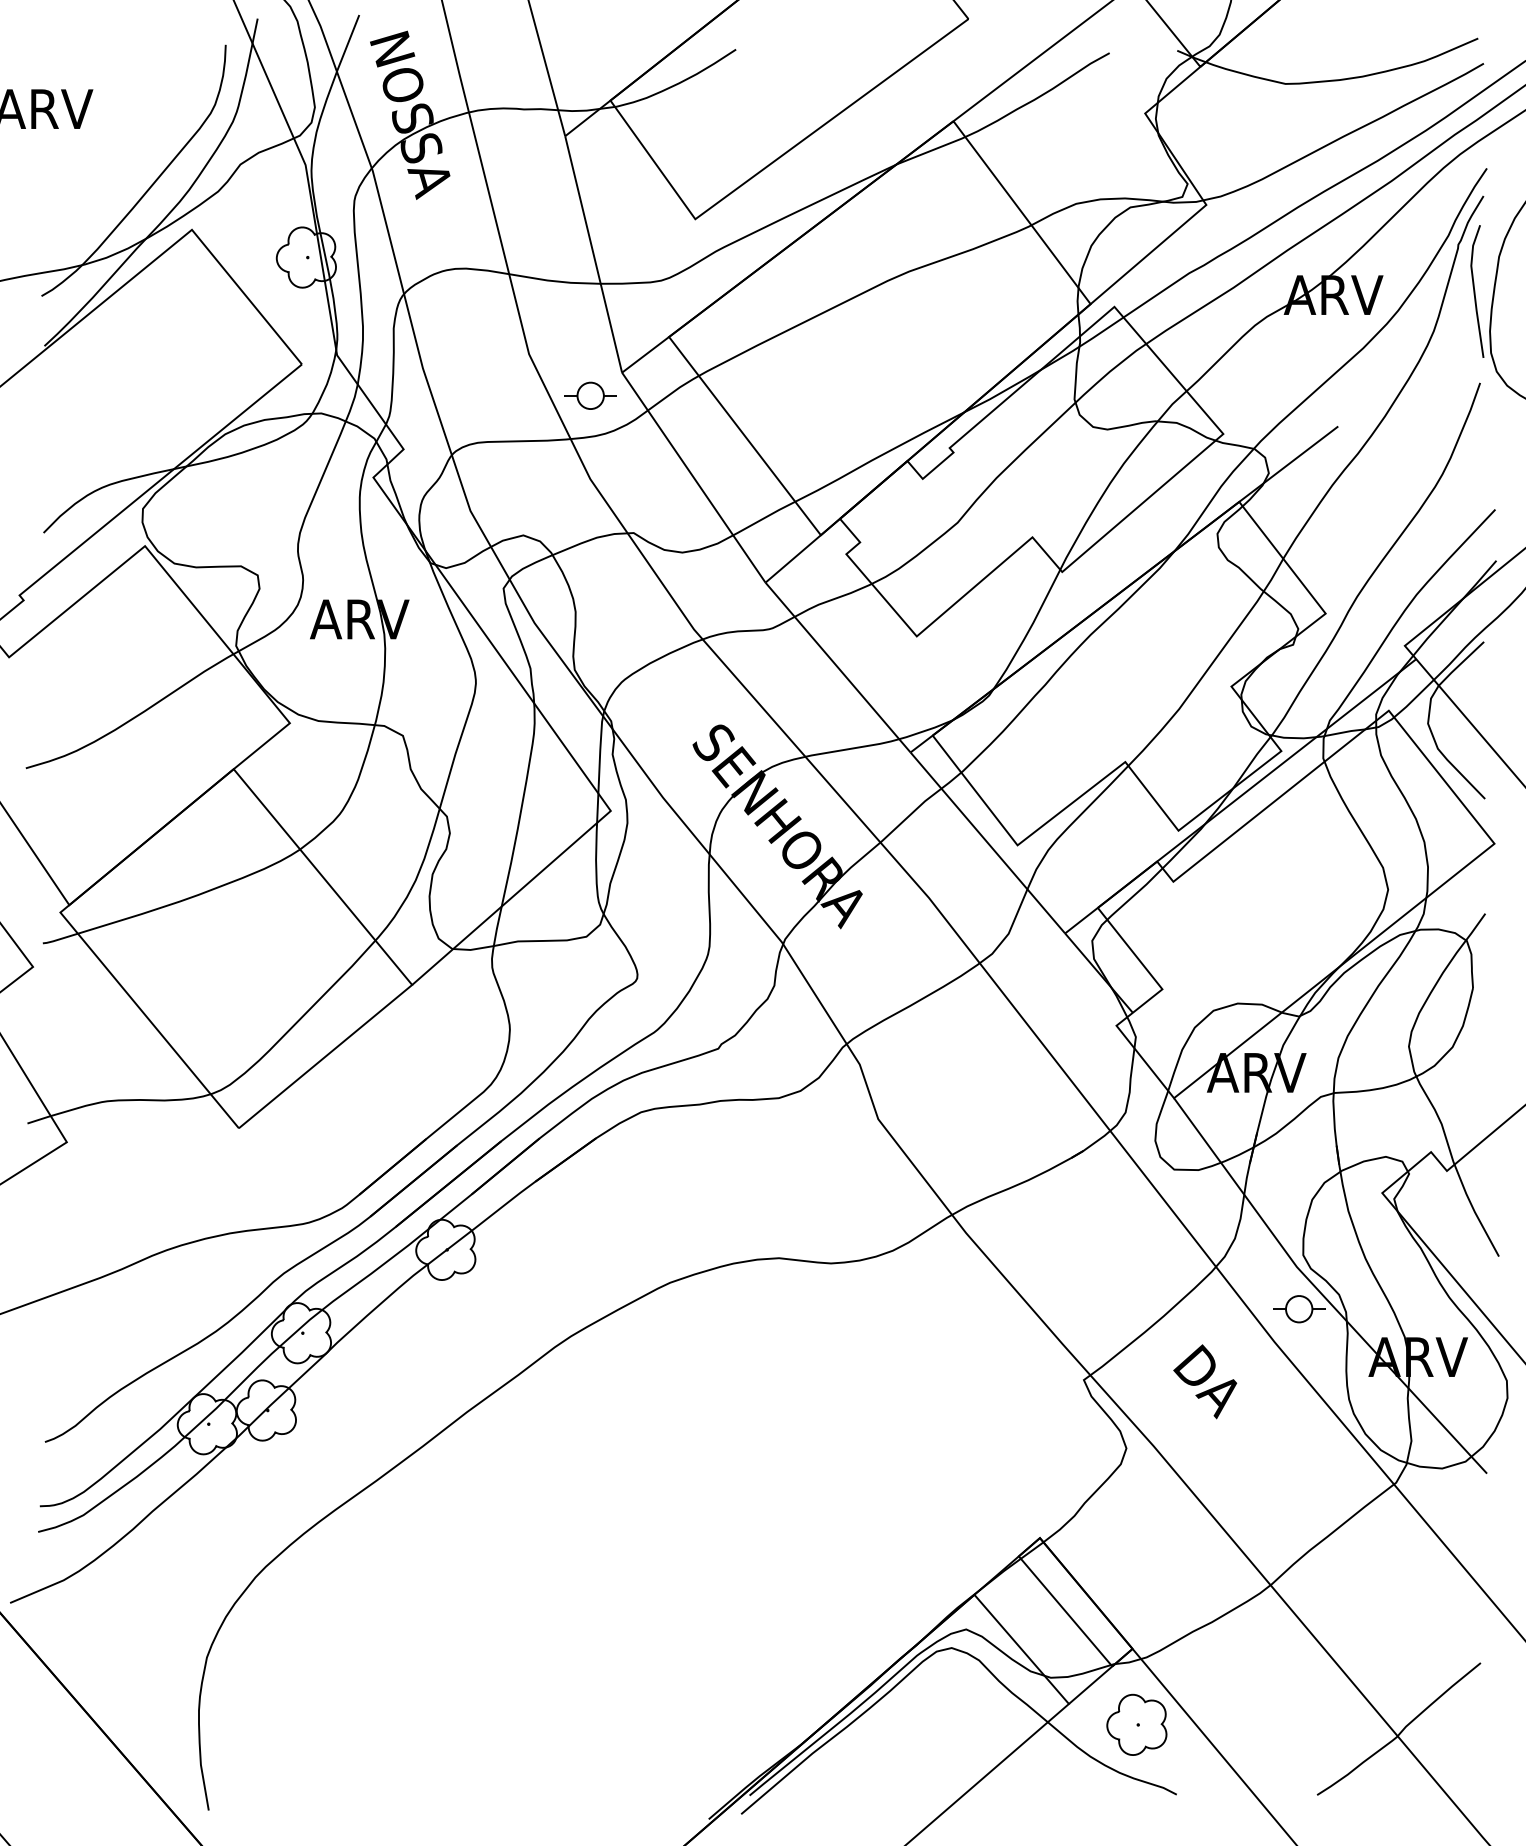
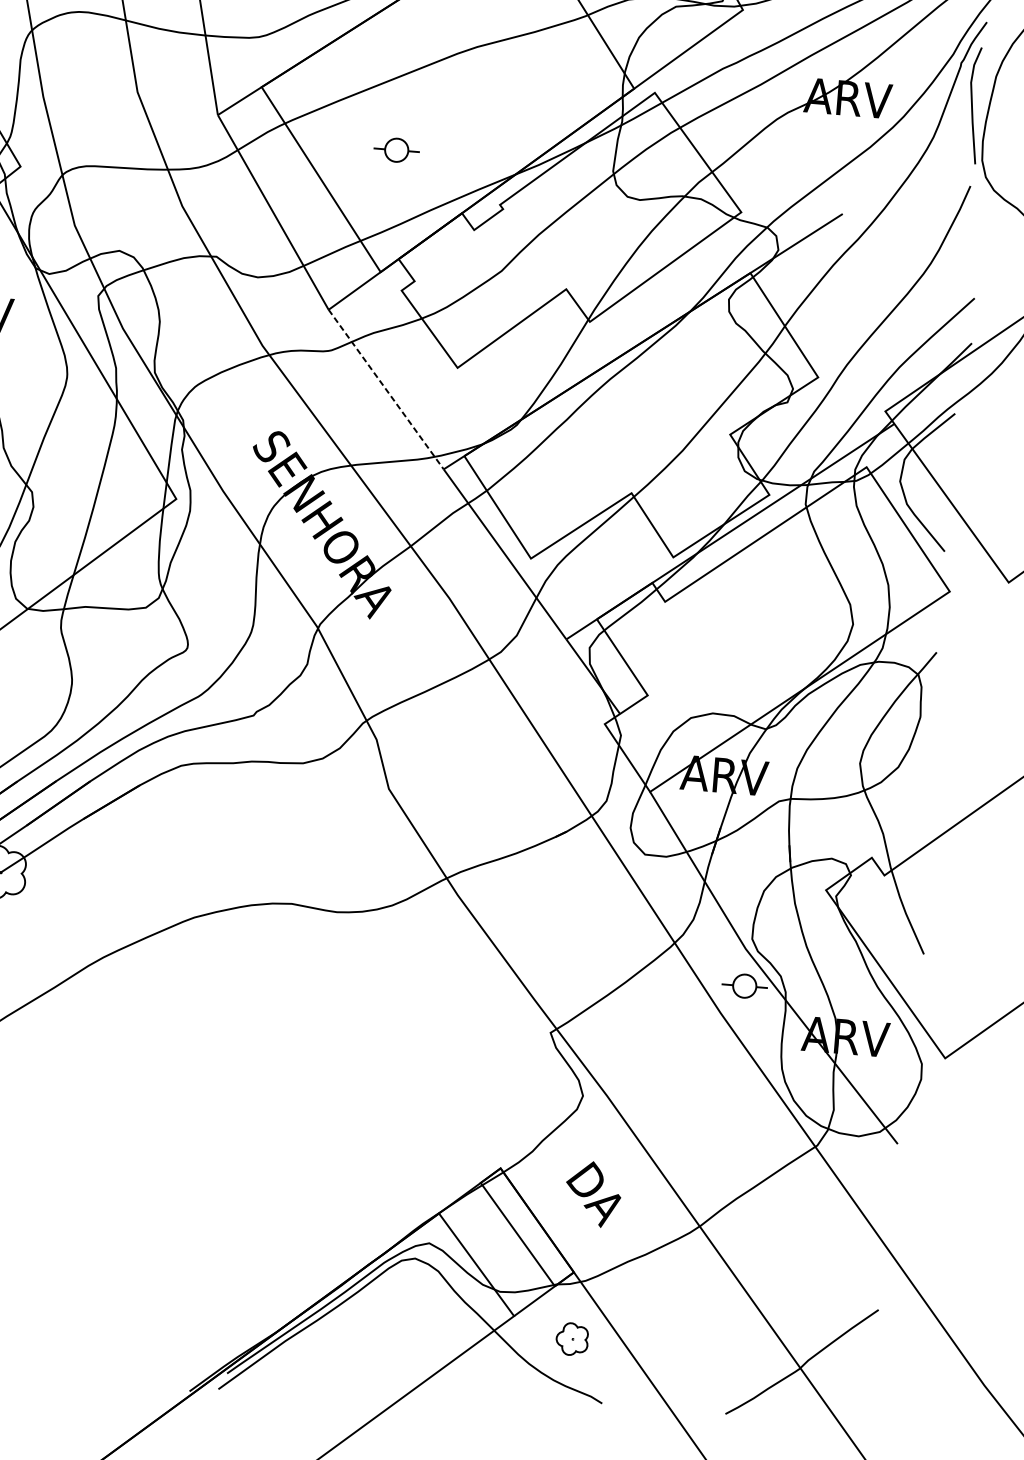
part: (590, 395) -> (396, 149), moved
line: (838, 667) -> (386, 389), solid -> dashed
text: (1205, 1381) -> (593, 1194), moved
part: (1136, 1724) -> (571, 1339), size x0.6

